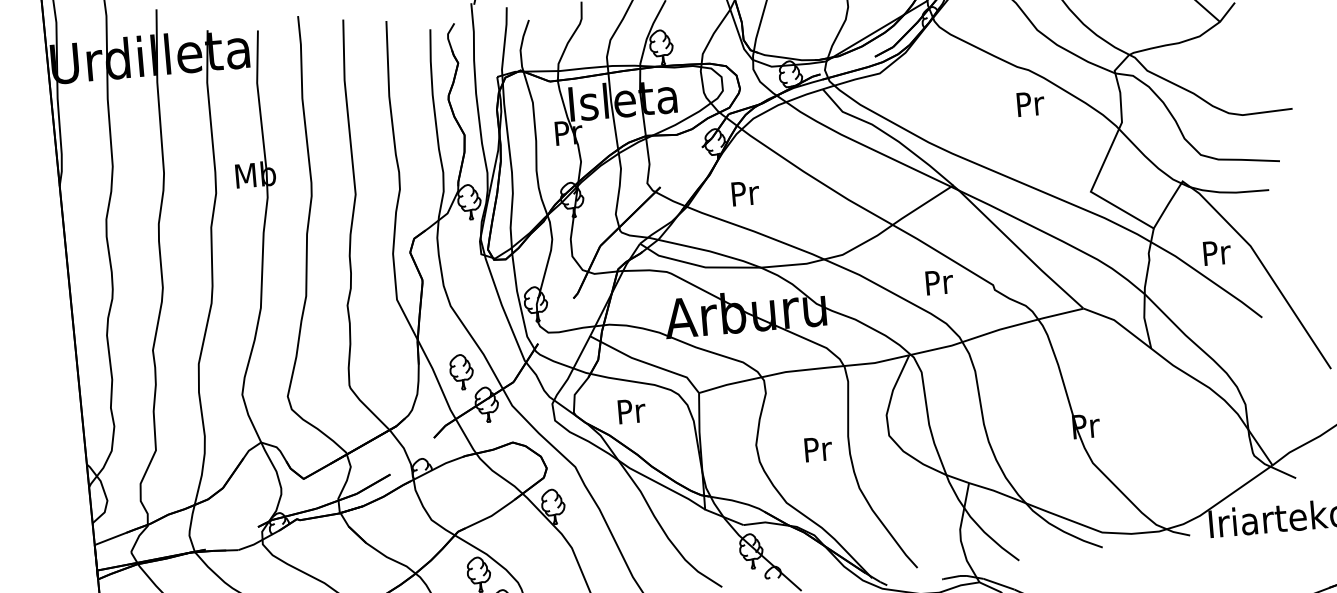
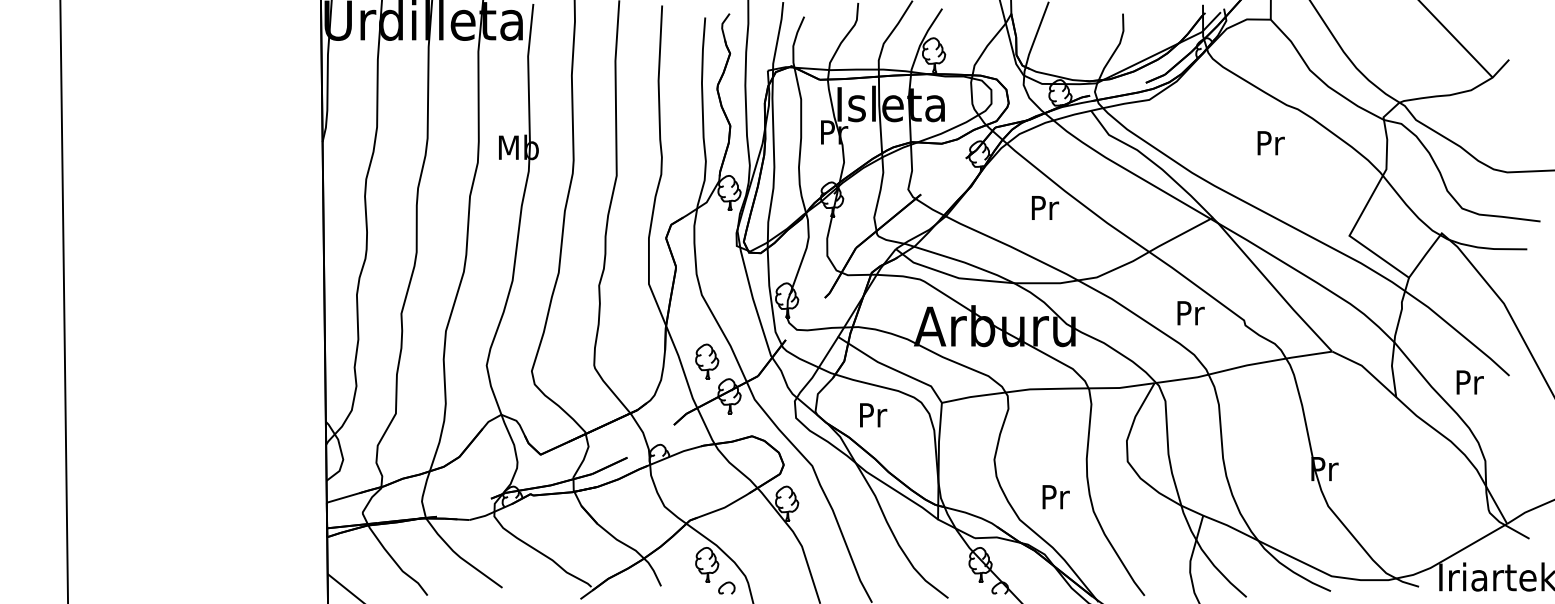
text: (1030, 104) -> (1270, 143), moved
text: (745, 192) -> (1045, 207), moved
text: (1216, 252) -> (1469, 382), moved
text: (817, 449) -> (1055, 497), moved

